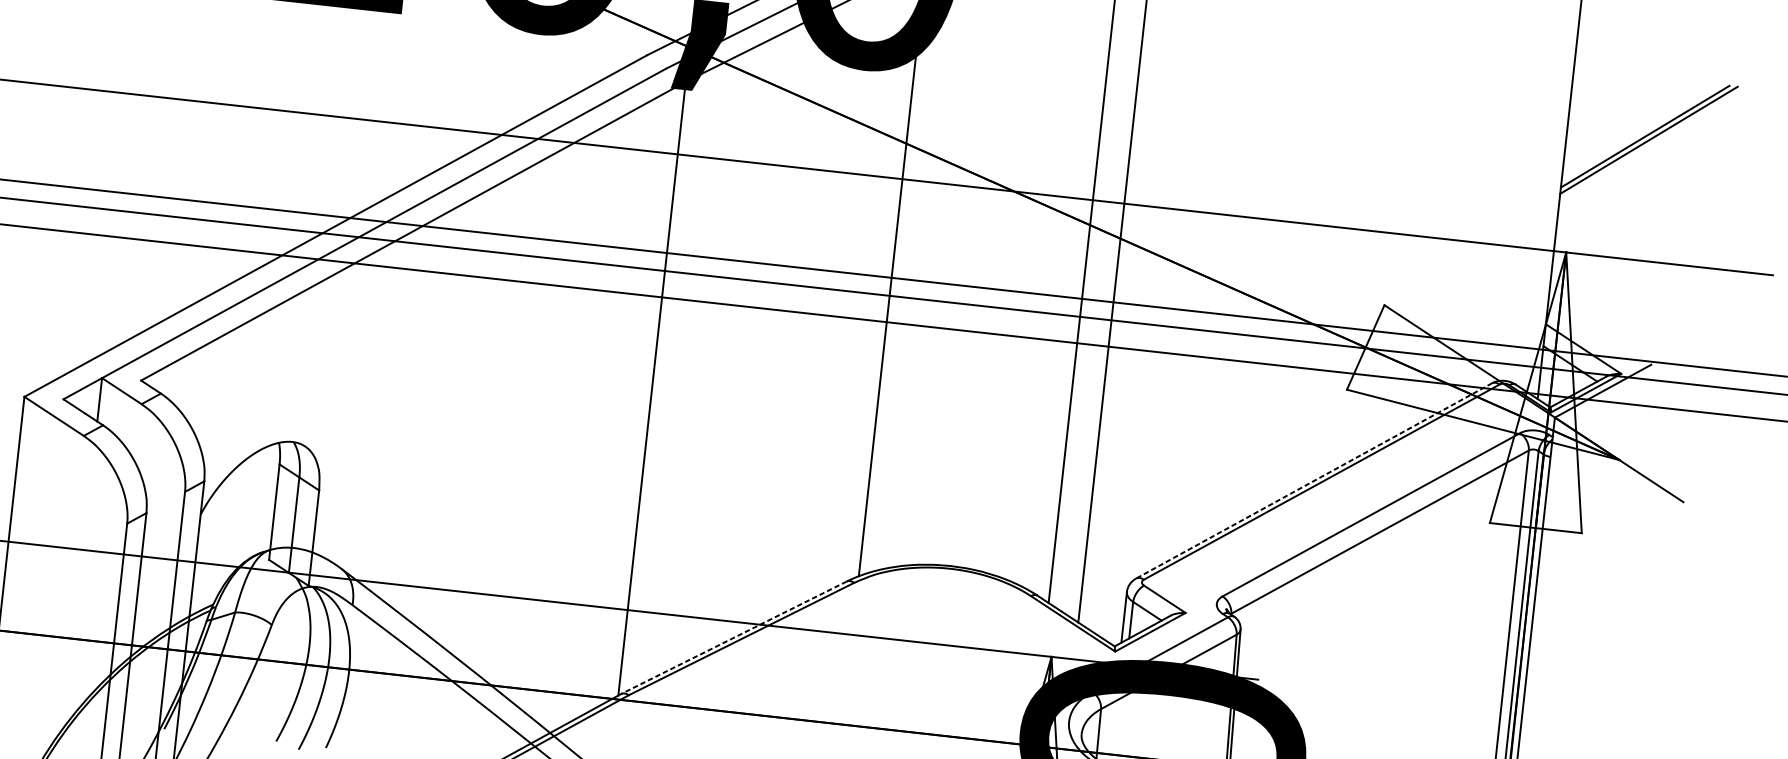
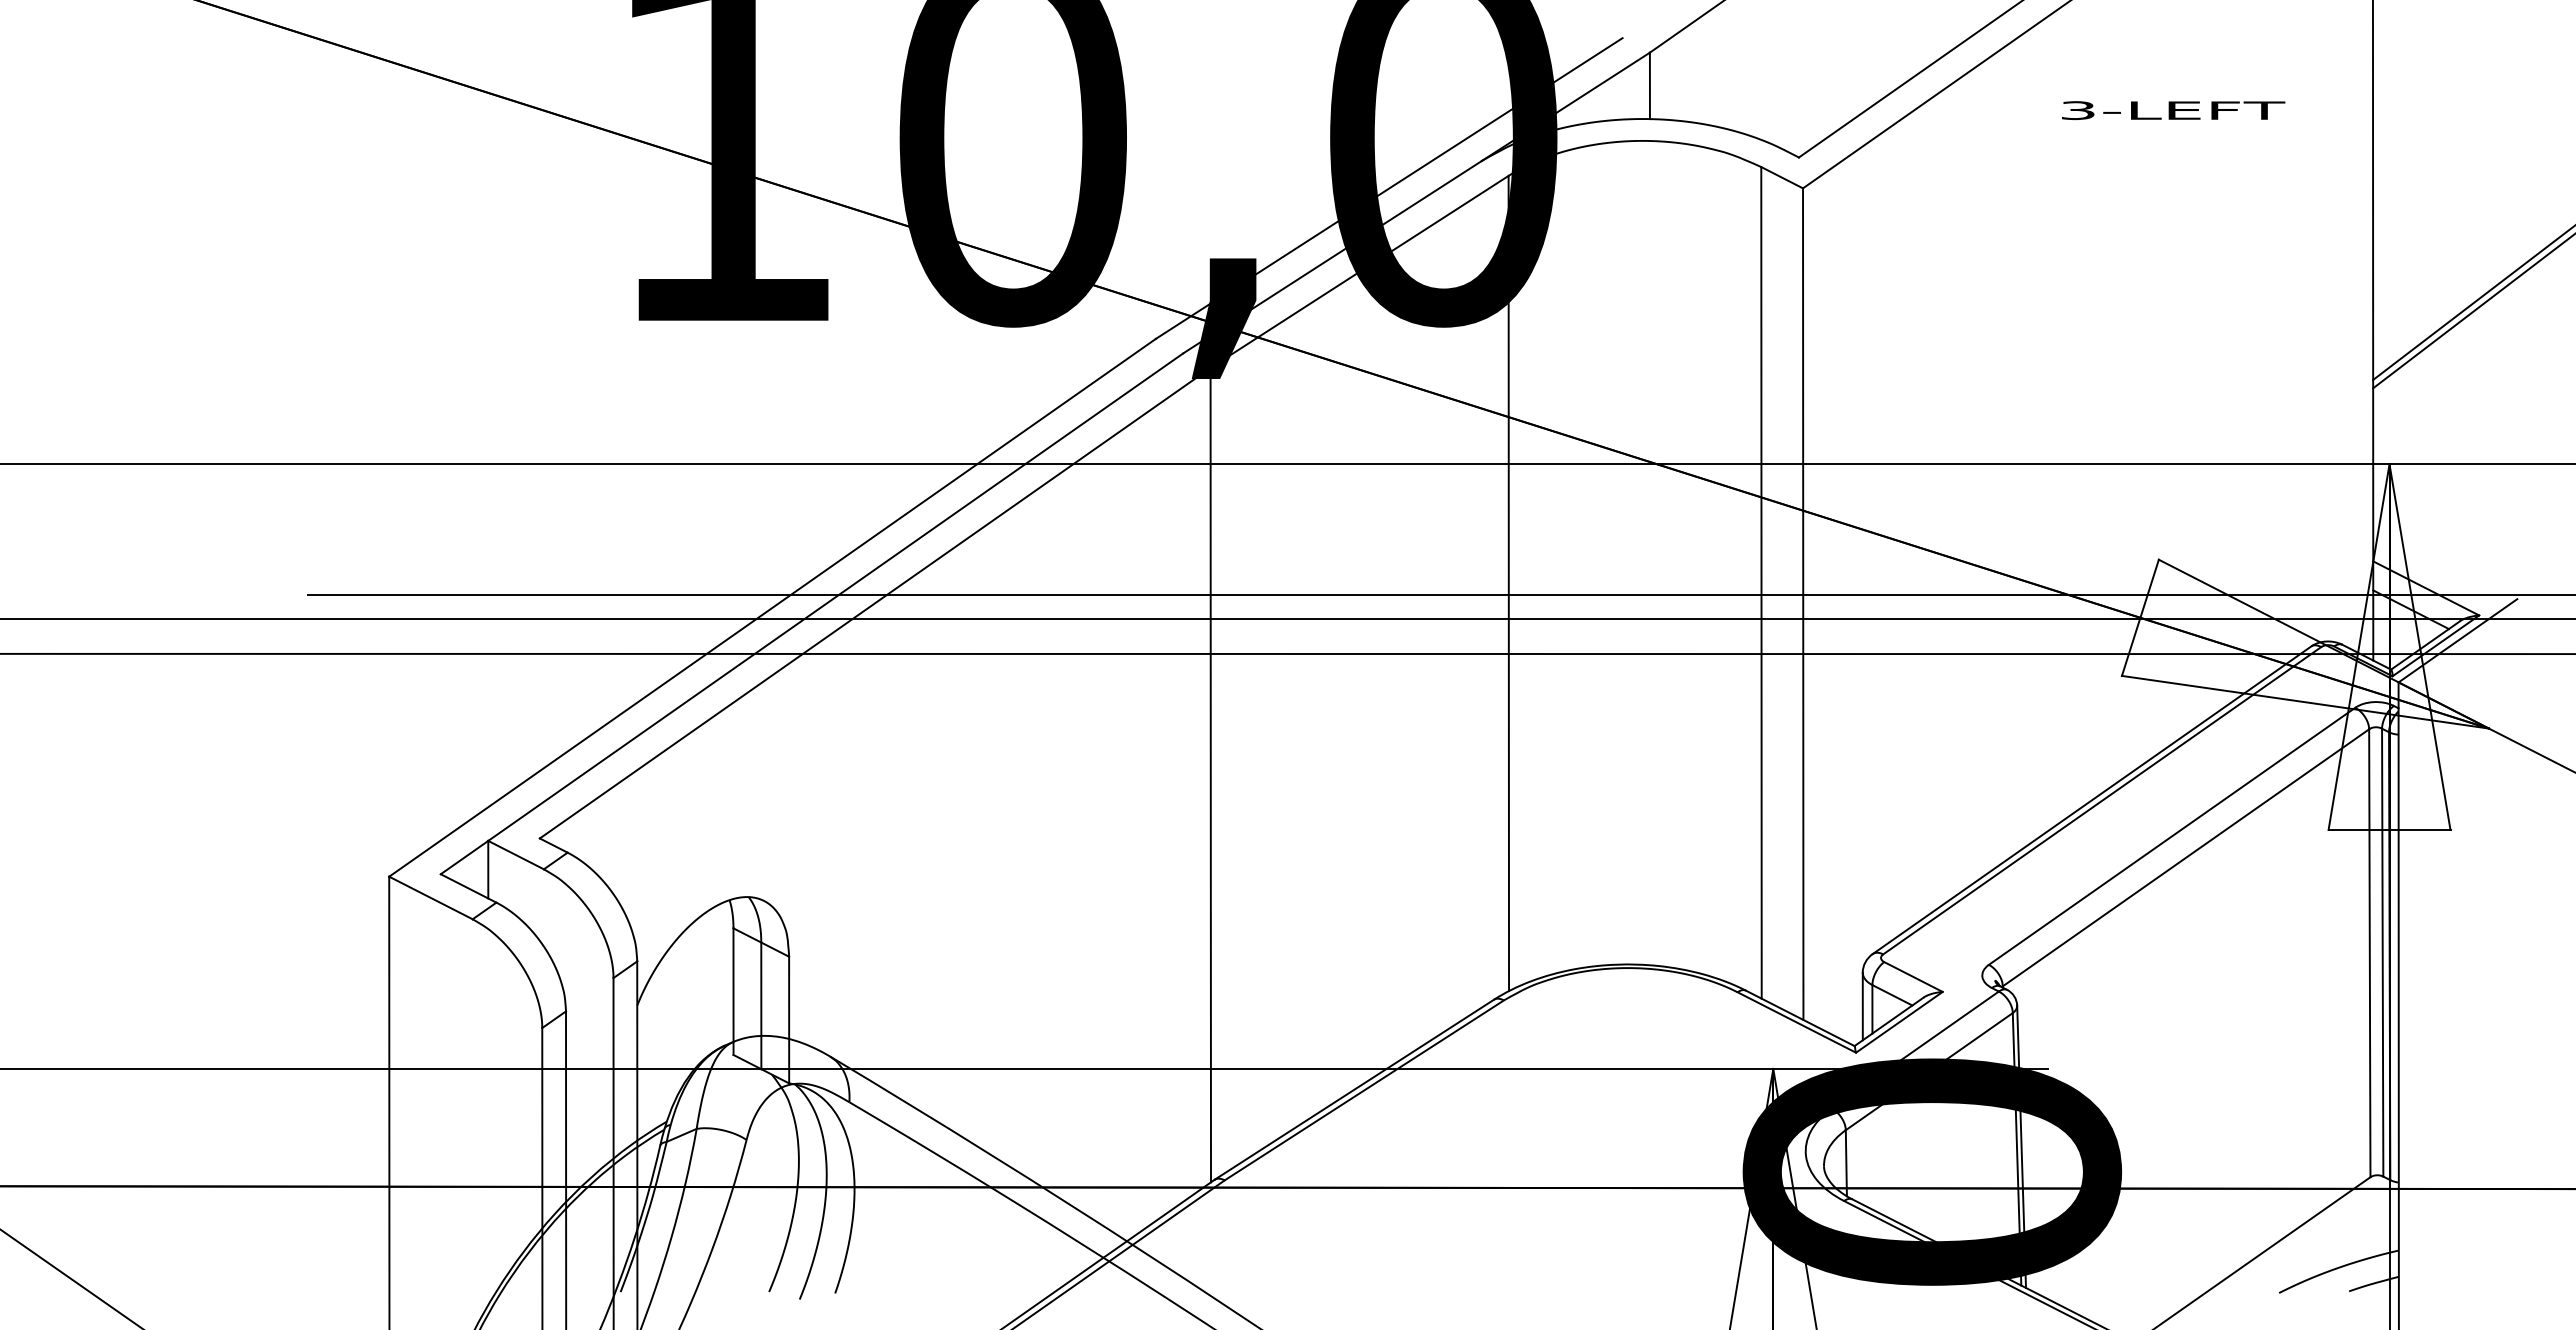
line: (1314, 481) -> (2092, 800), dashed -> solid
line: (733, 638) -> (1353, 1090), dashed -> solid

